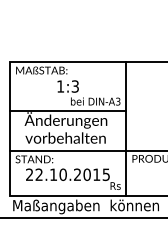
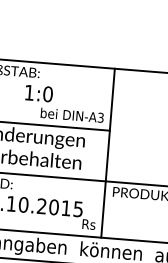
text: (75, 86) -> (48, 94), 1:3 -> 1:0

